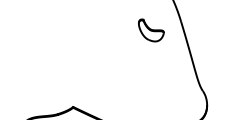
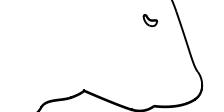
part: (151, 30) -> (150, 20), size x0.6

